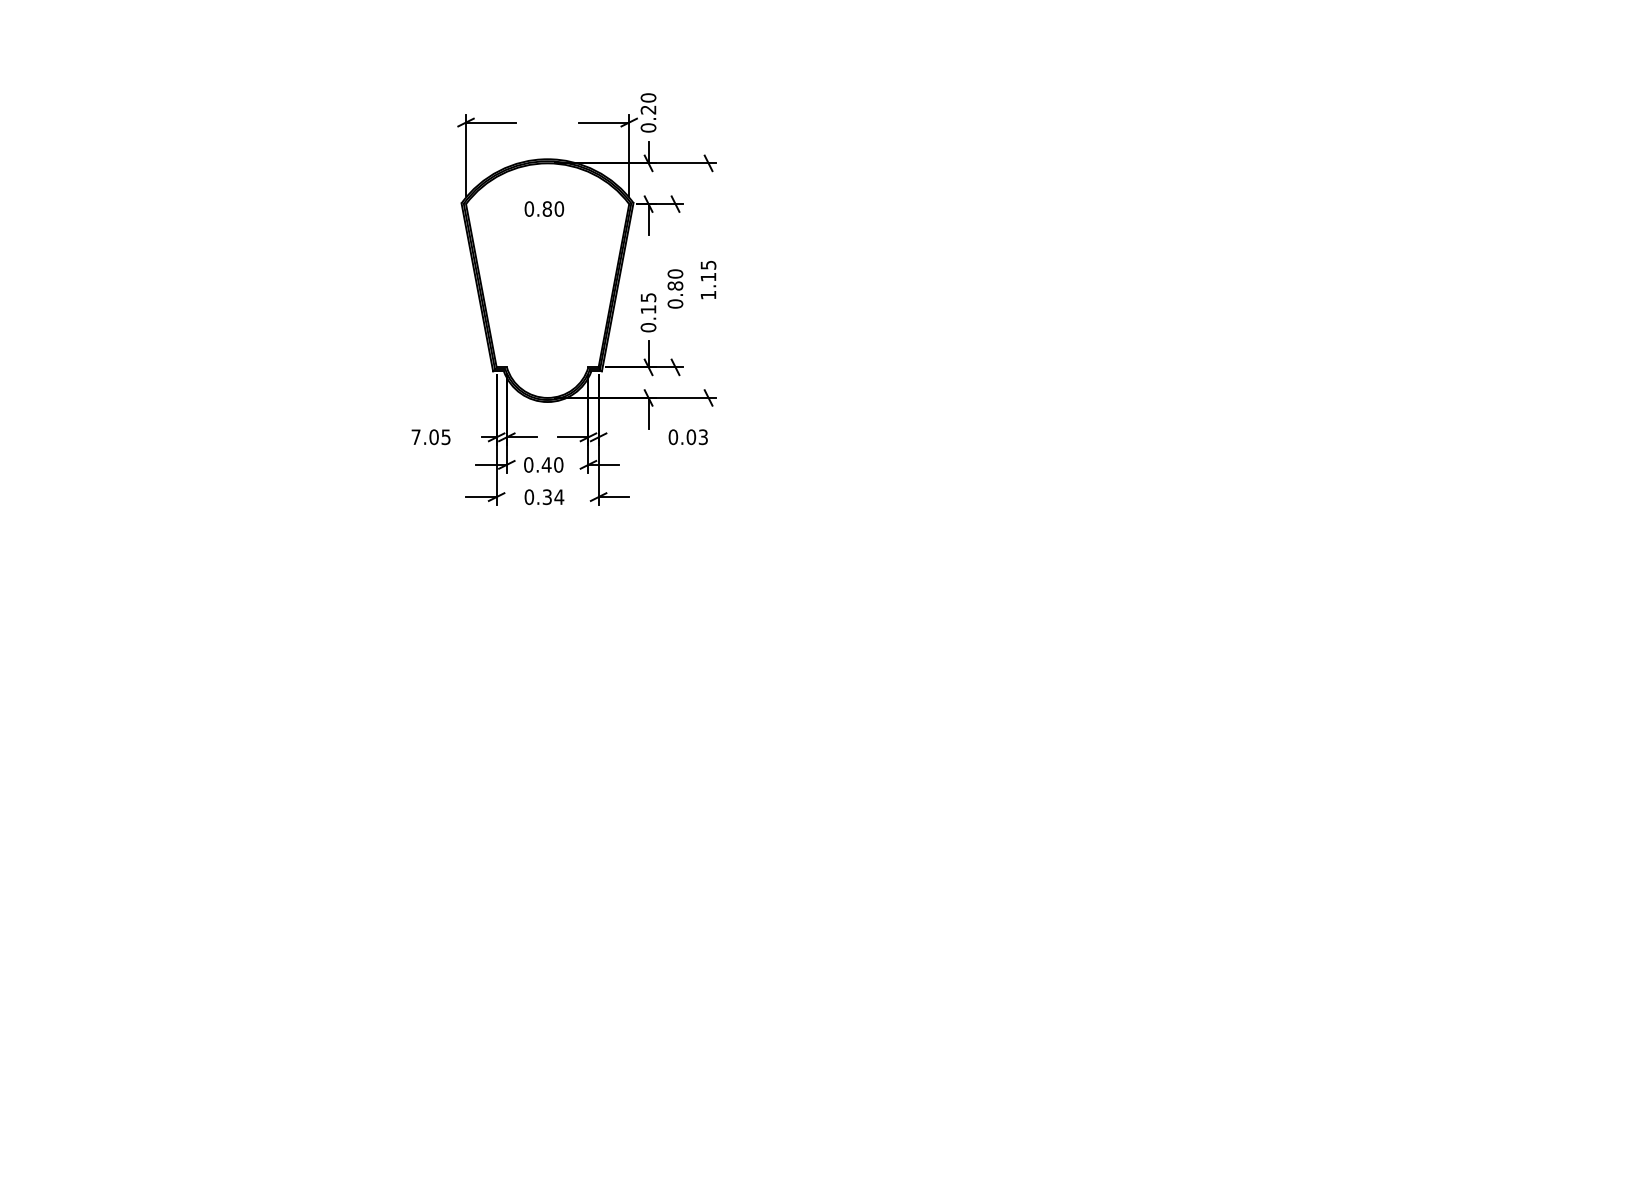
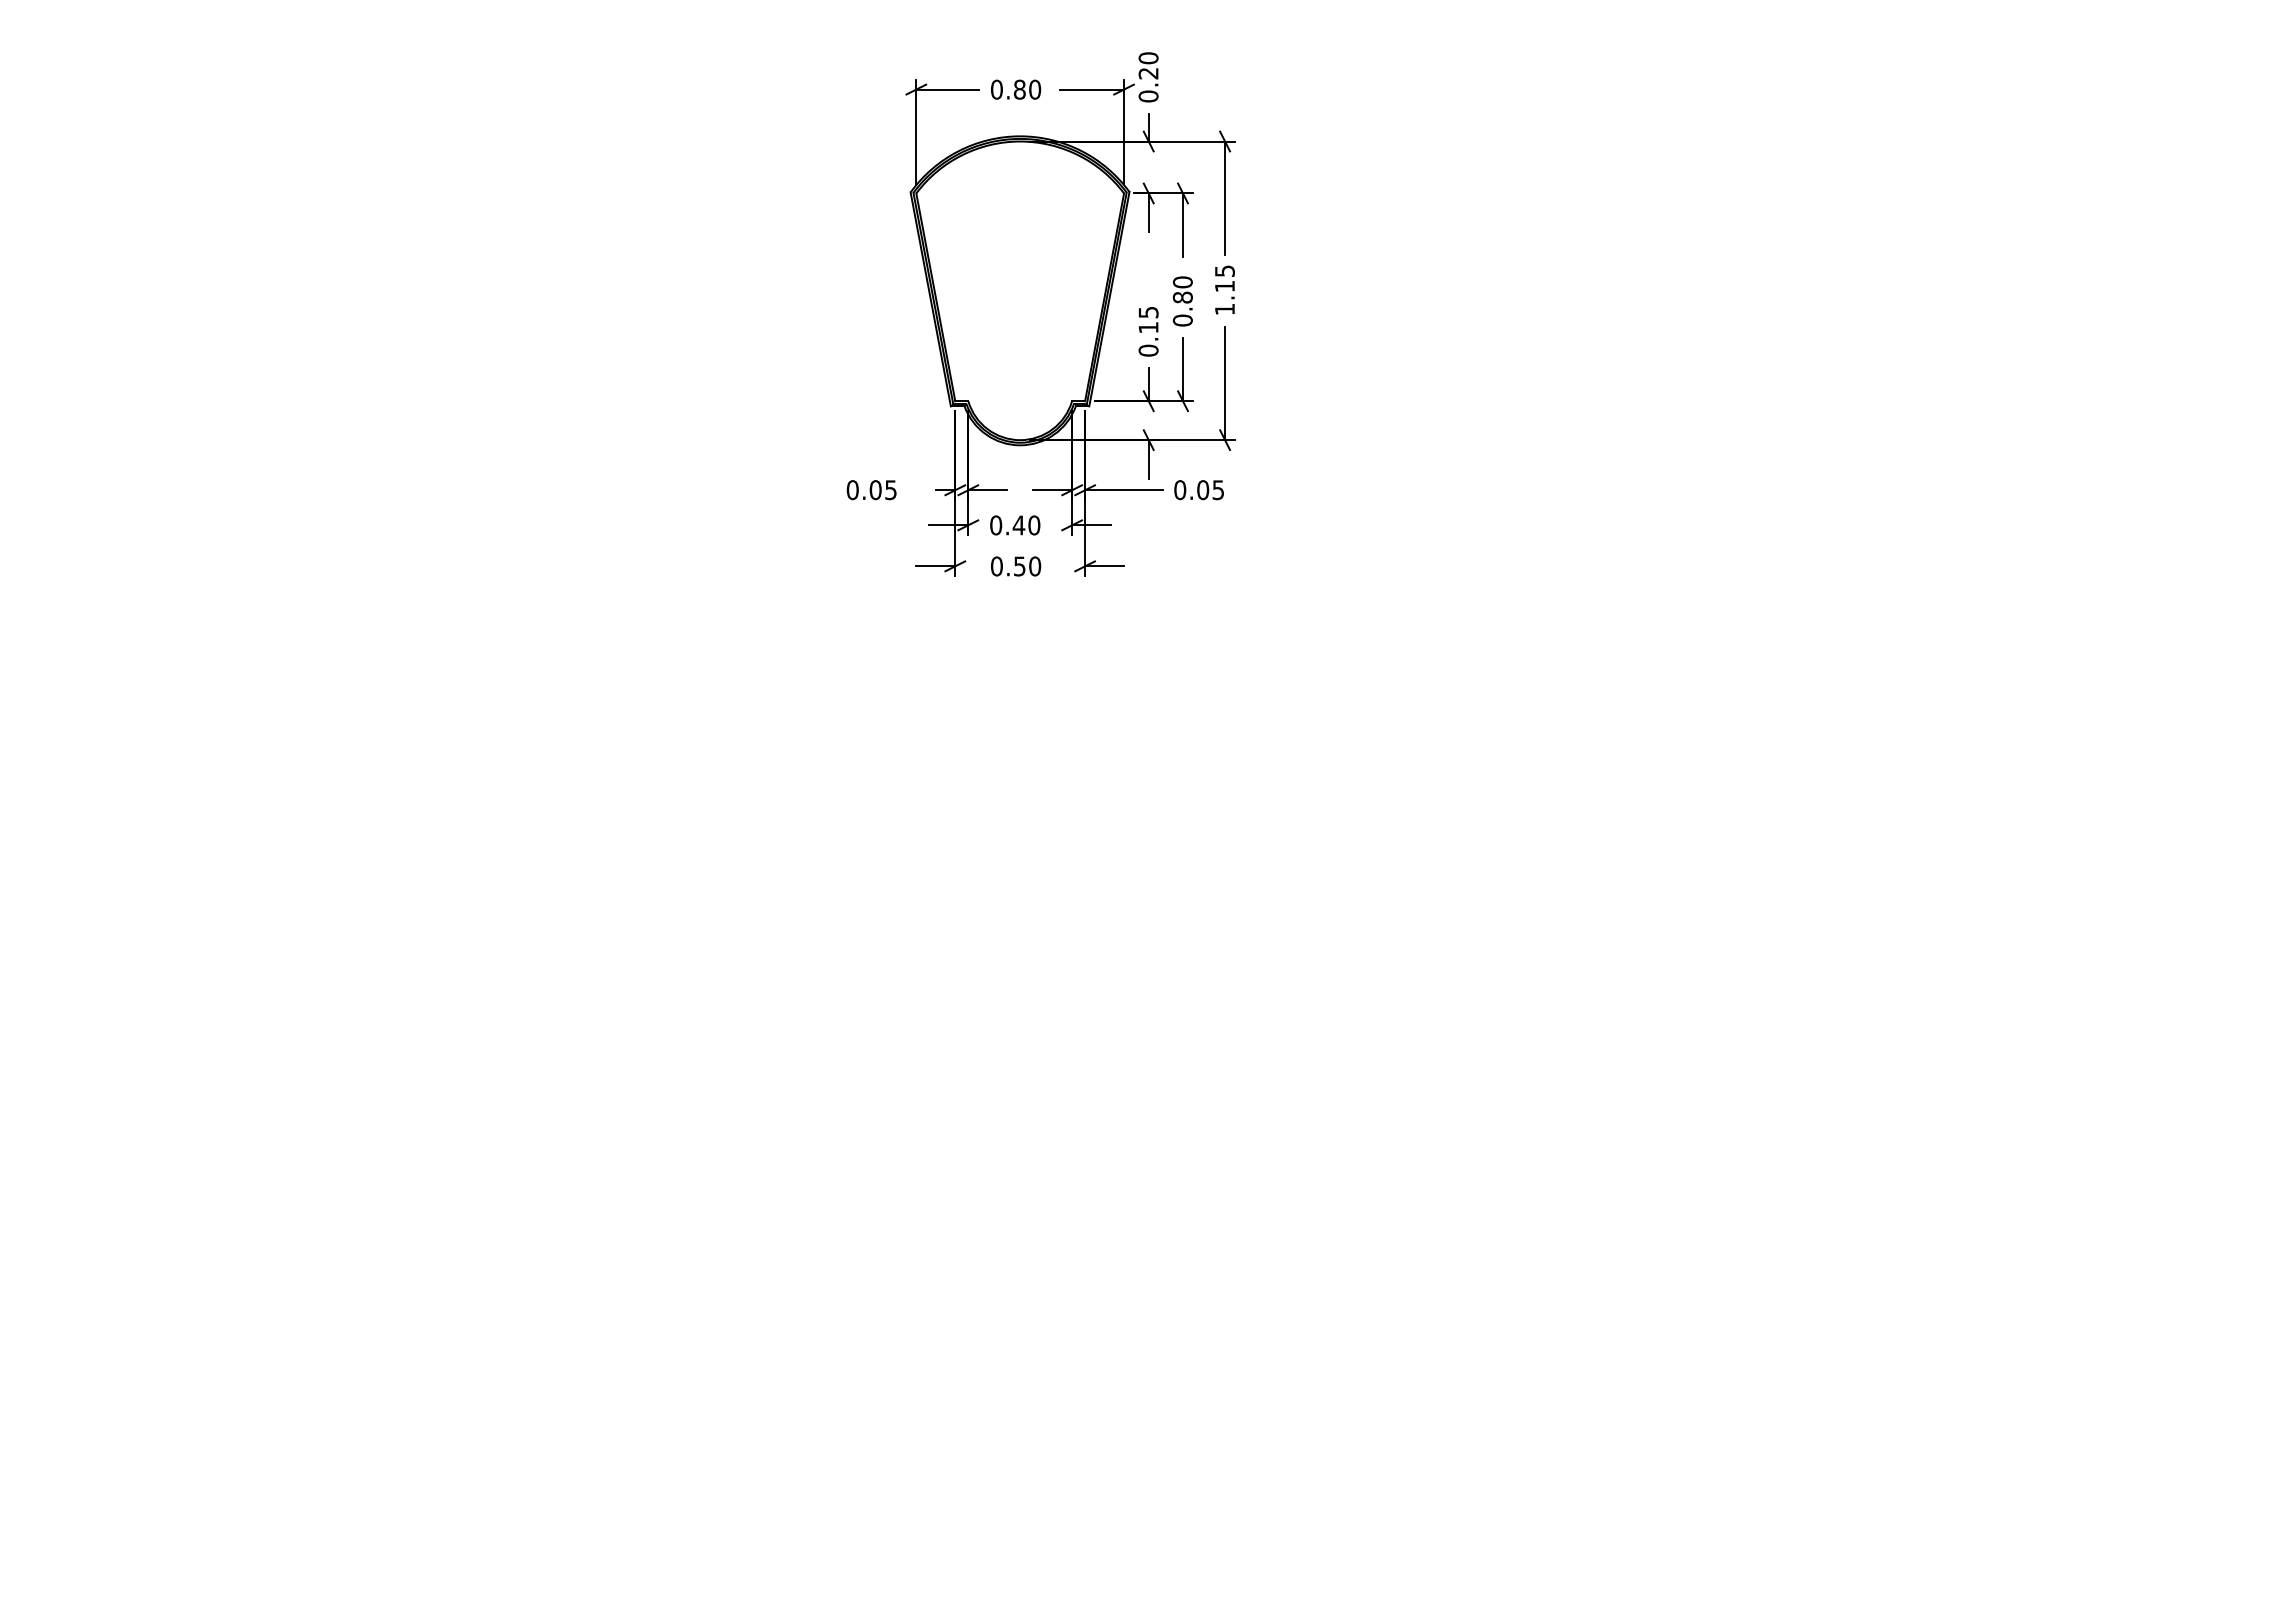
text: (544, 208) -> (1016, 89), moved
line: (708, 208) -> (1225, 198), added
line: (675, 229) -> (1183, 225), added
line: (675, 342) -> (1183, 369), added
line: (708, 353) -> (1225, 383), added
text: (703, 436) -> (1218, 489), 0.03 -> 0.05
text: (415, 437) -> (852, 490), 7.05 -> 0.05
line: (628, 437) -> (1123, 490), added
text: (553, 497) -> (1027, 566), 0.34 -> 0.50

